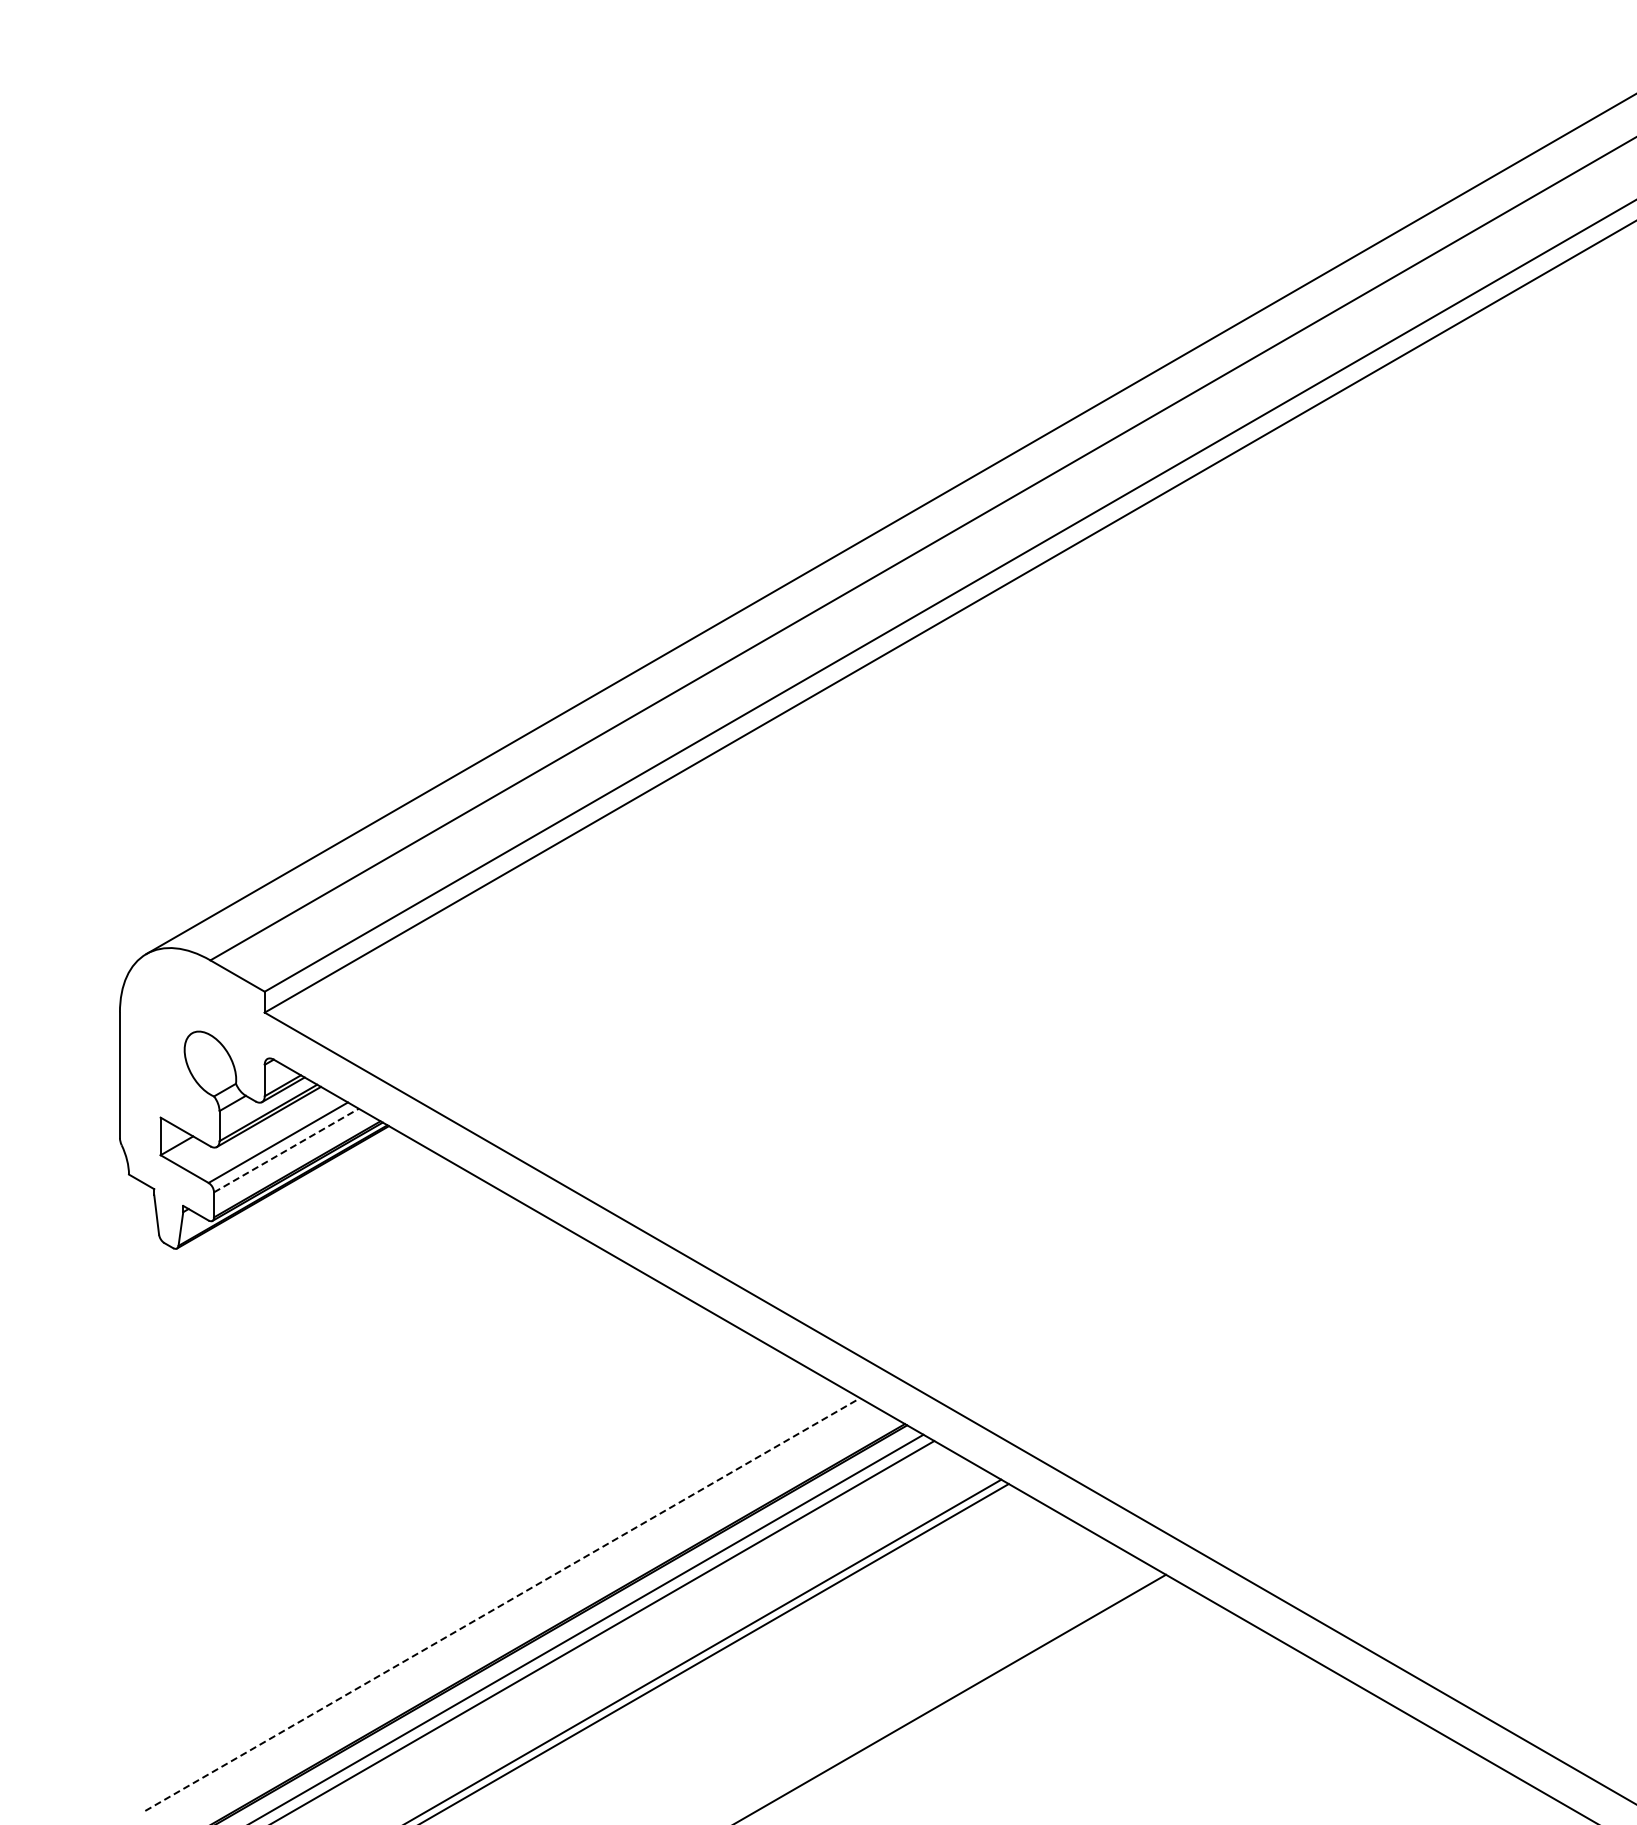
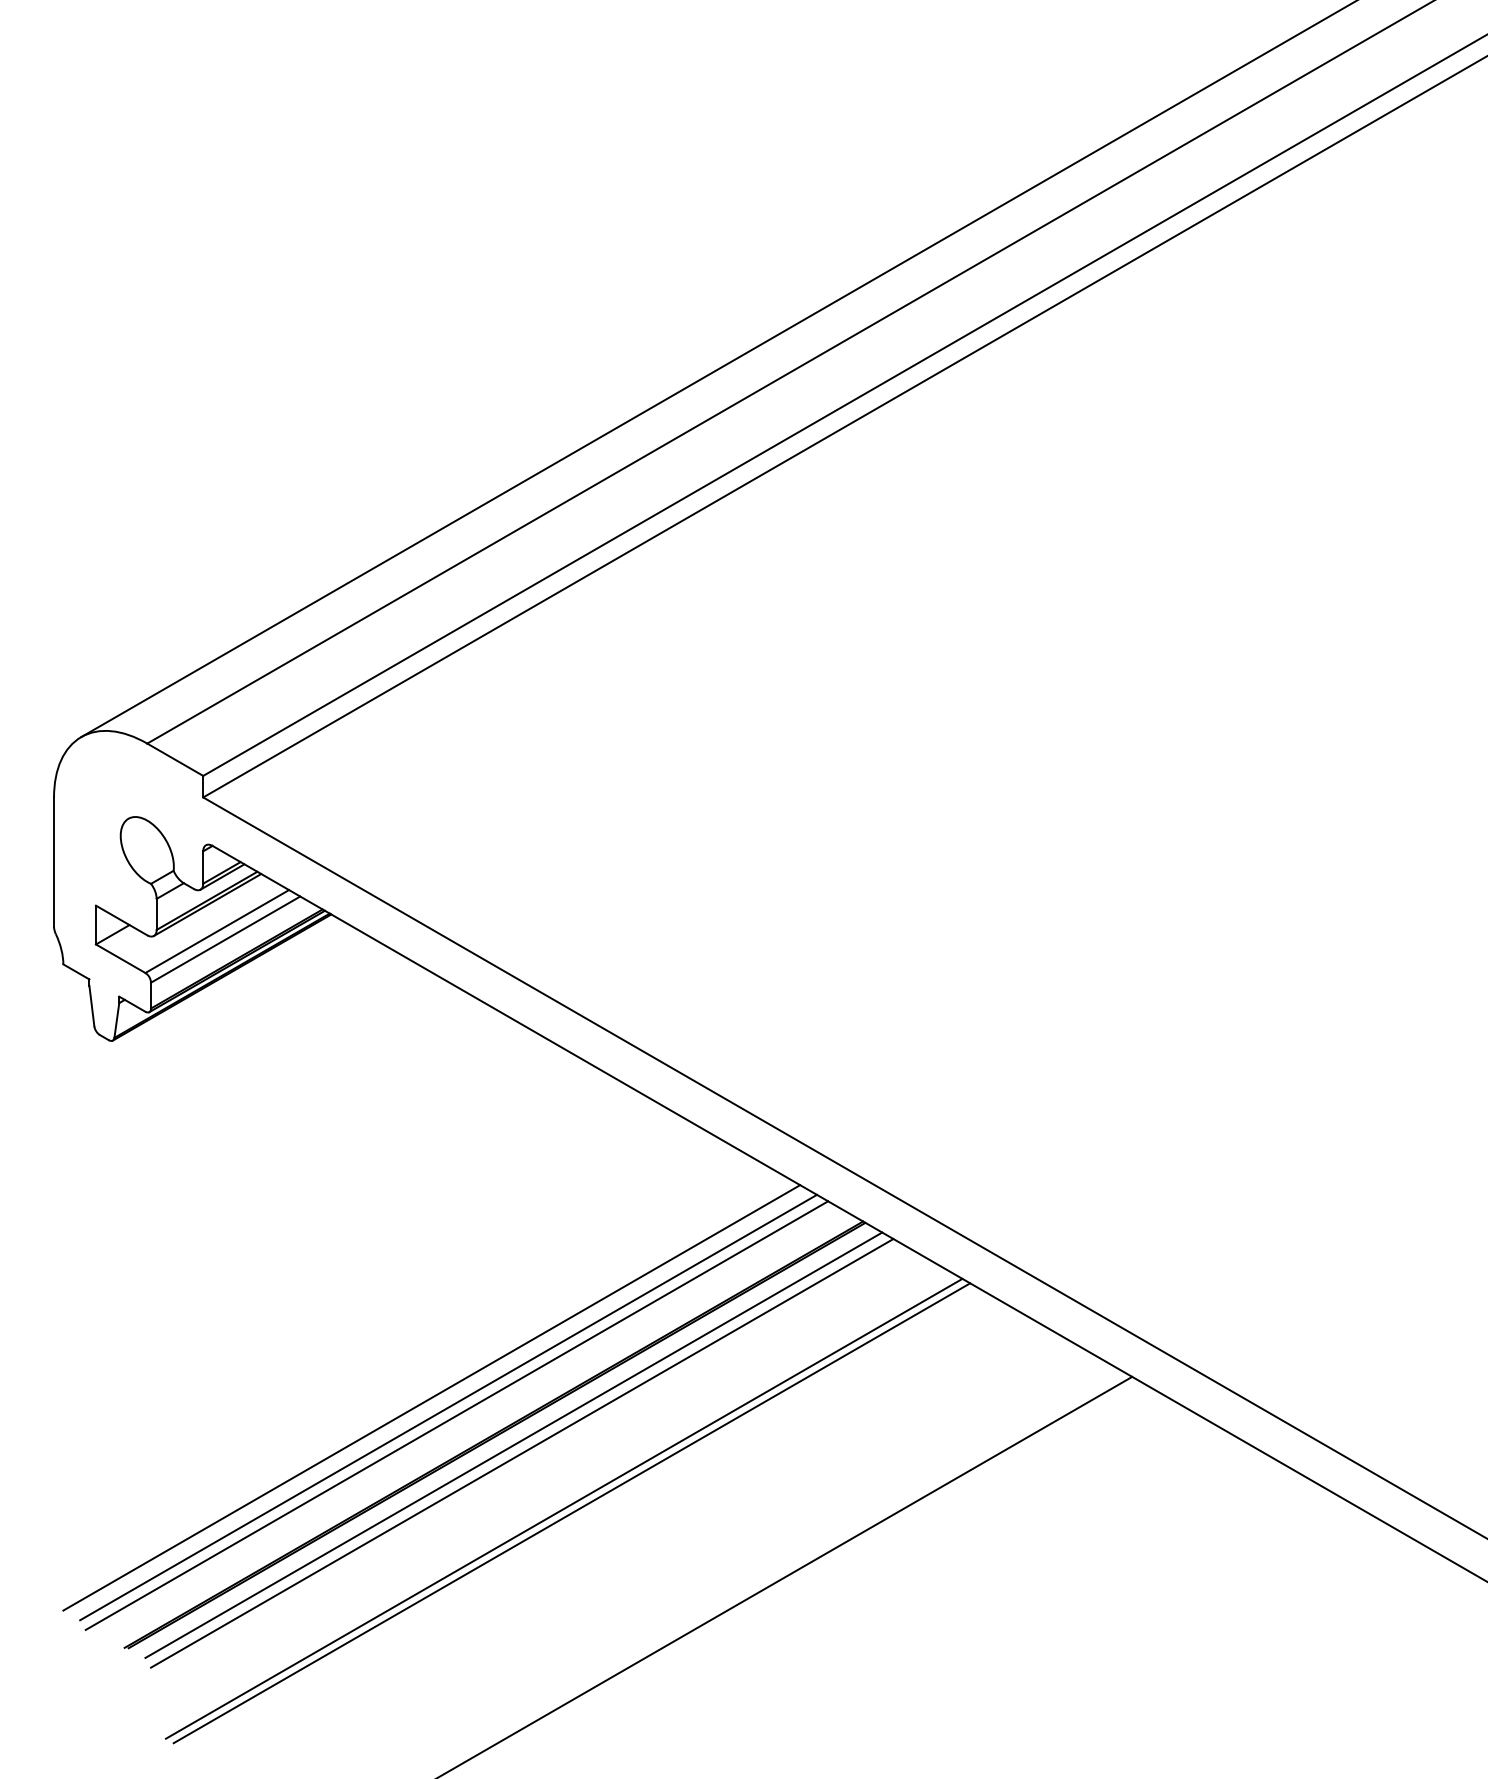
line: (286, 1150) -> (225, 939), dashed -> solid
line: (486, 1594) -> (431, 1397), added
line: (502, 1604) -> (448, 1407), dashed -> solid
line: (510, 1612) -> (456, 1415), added

